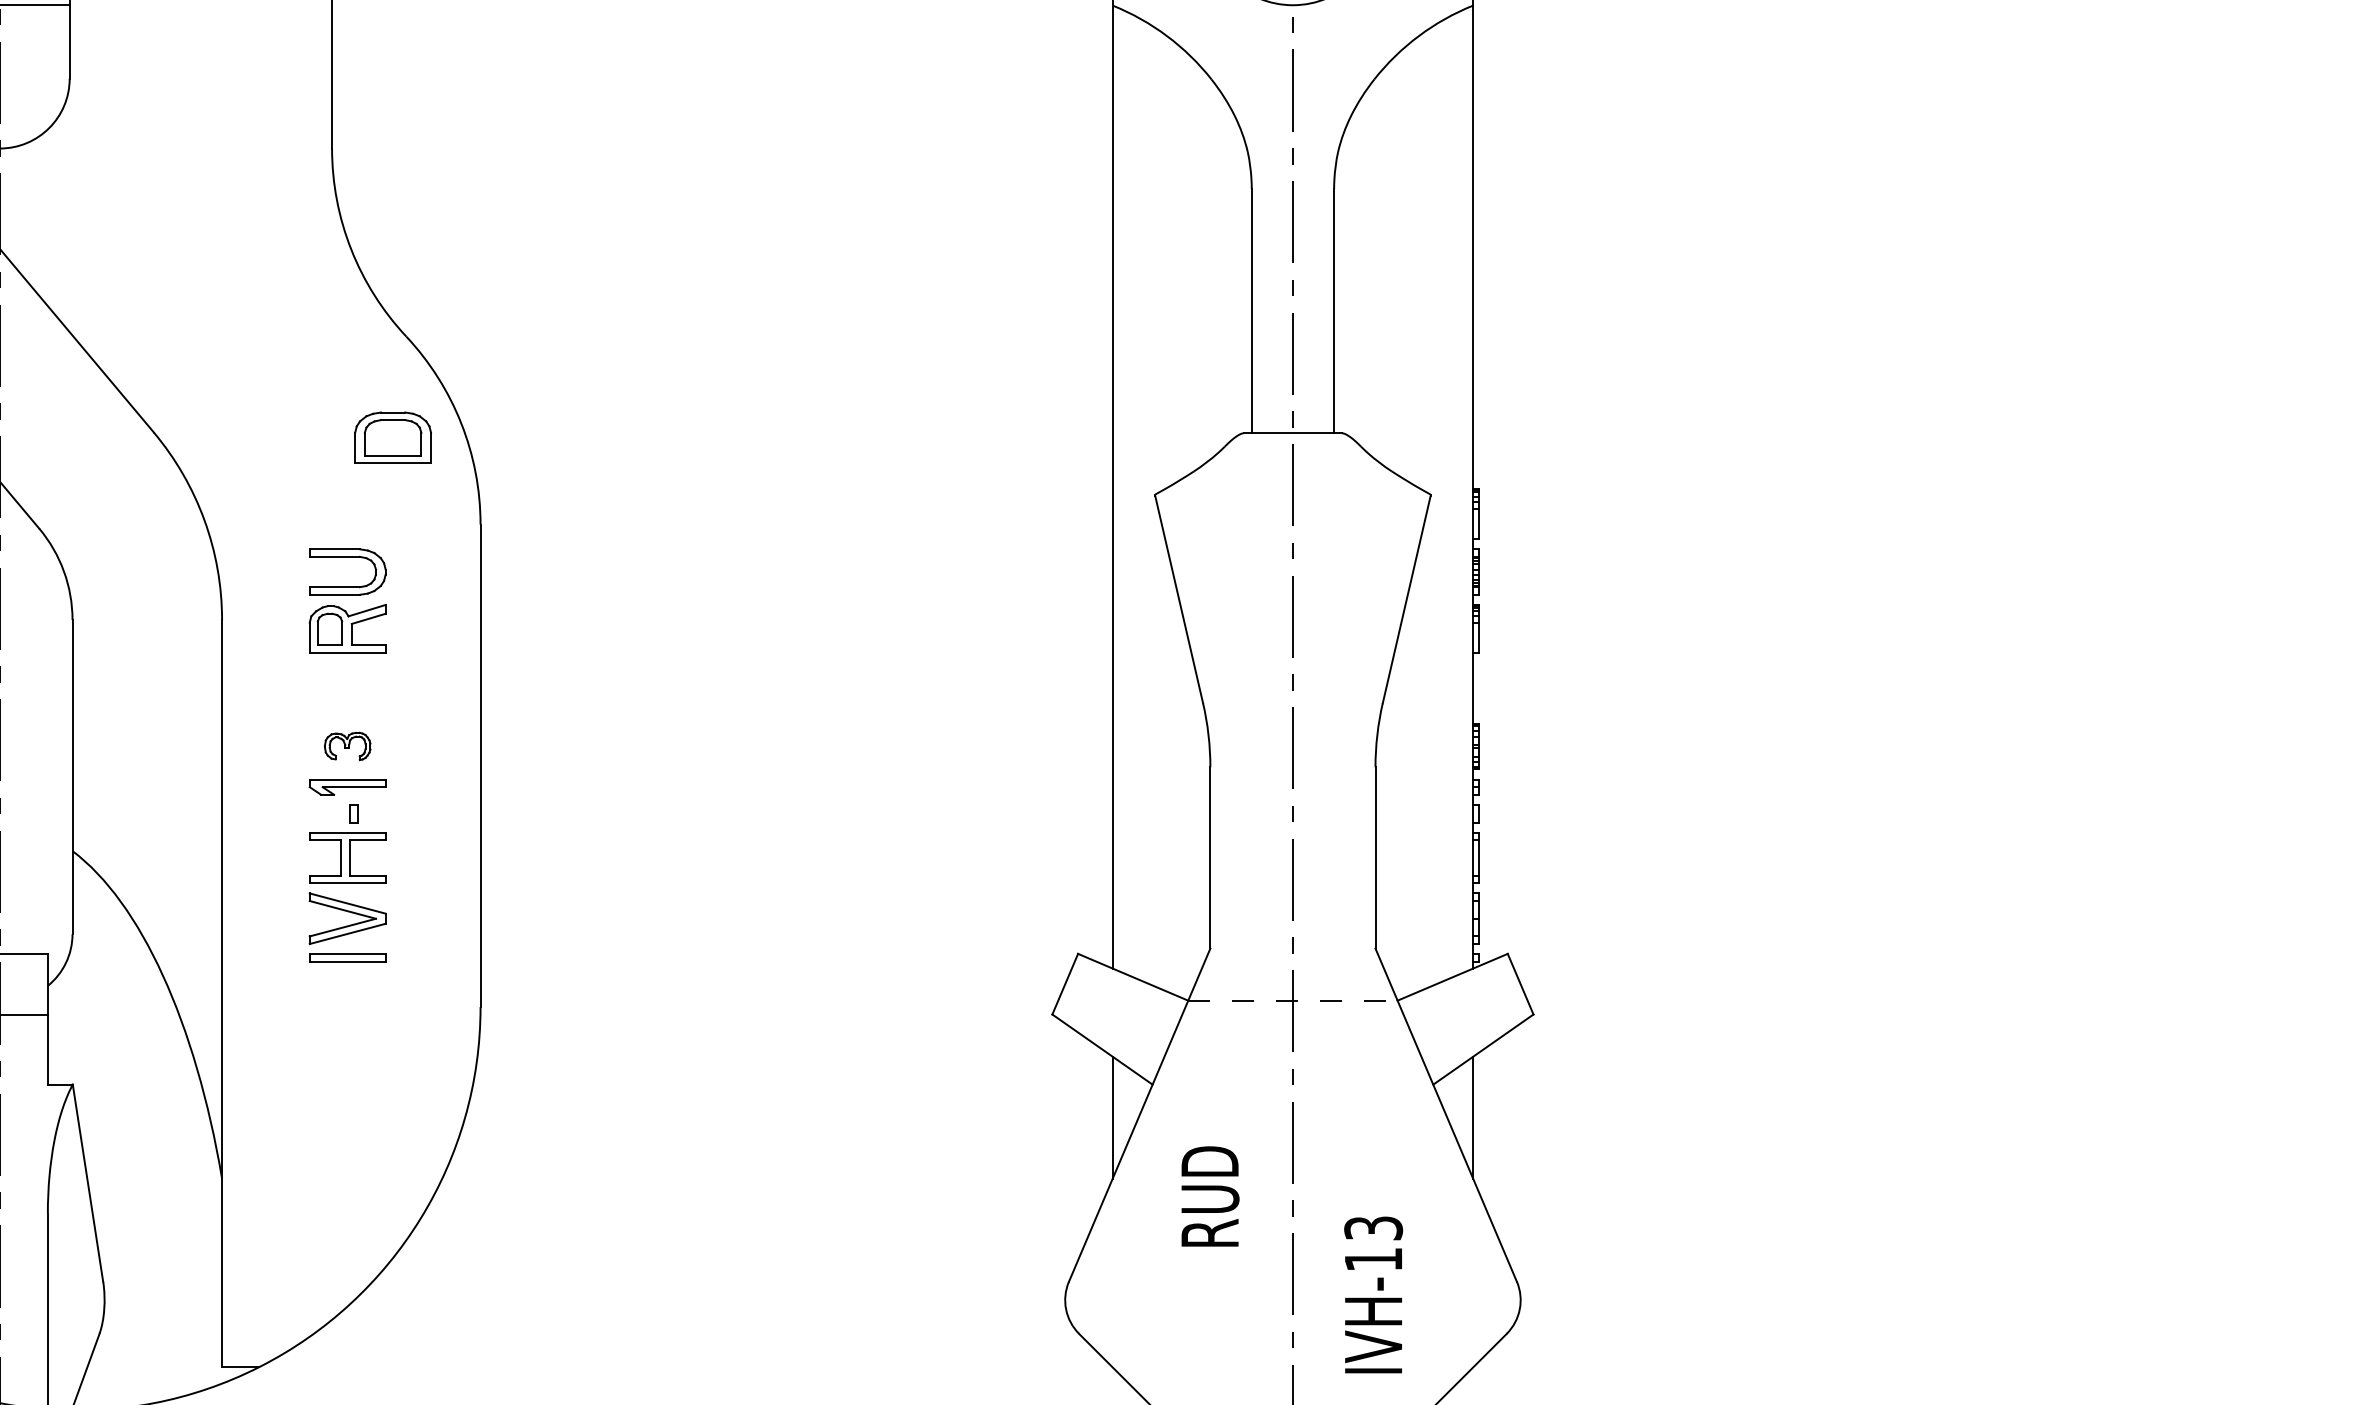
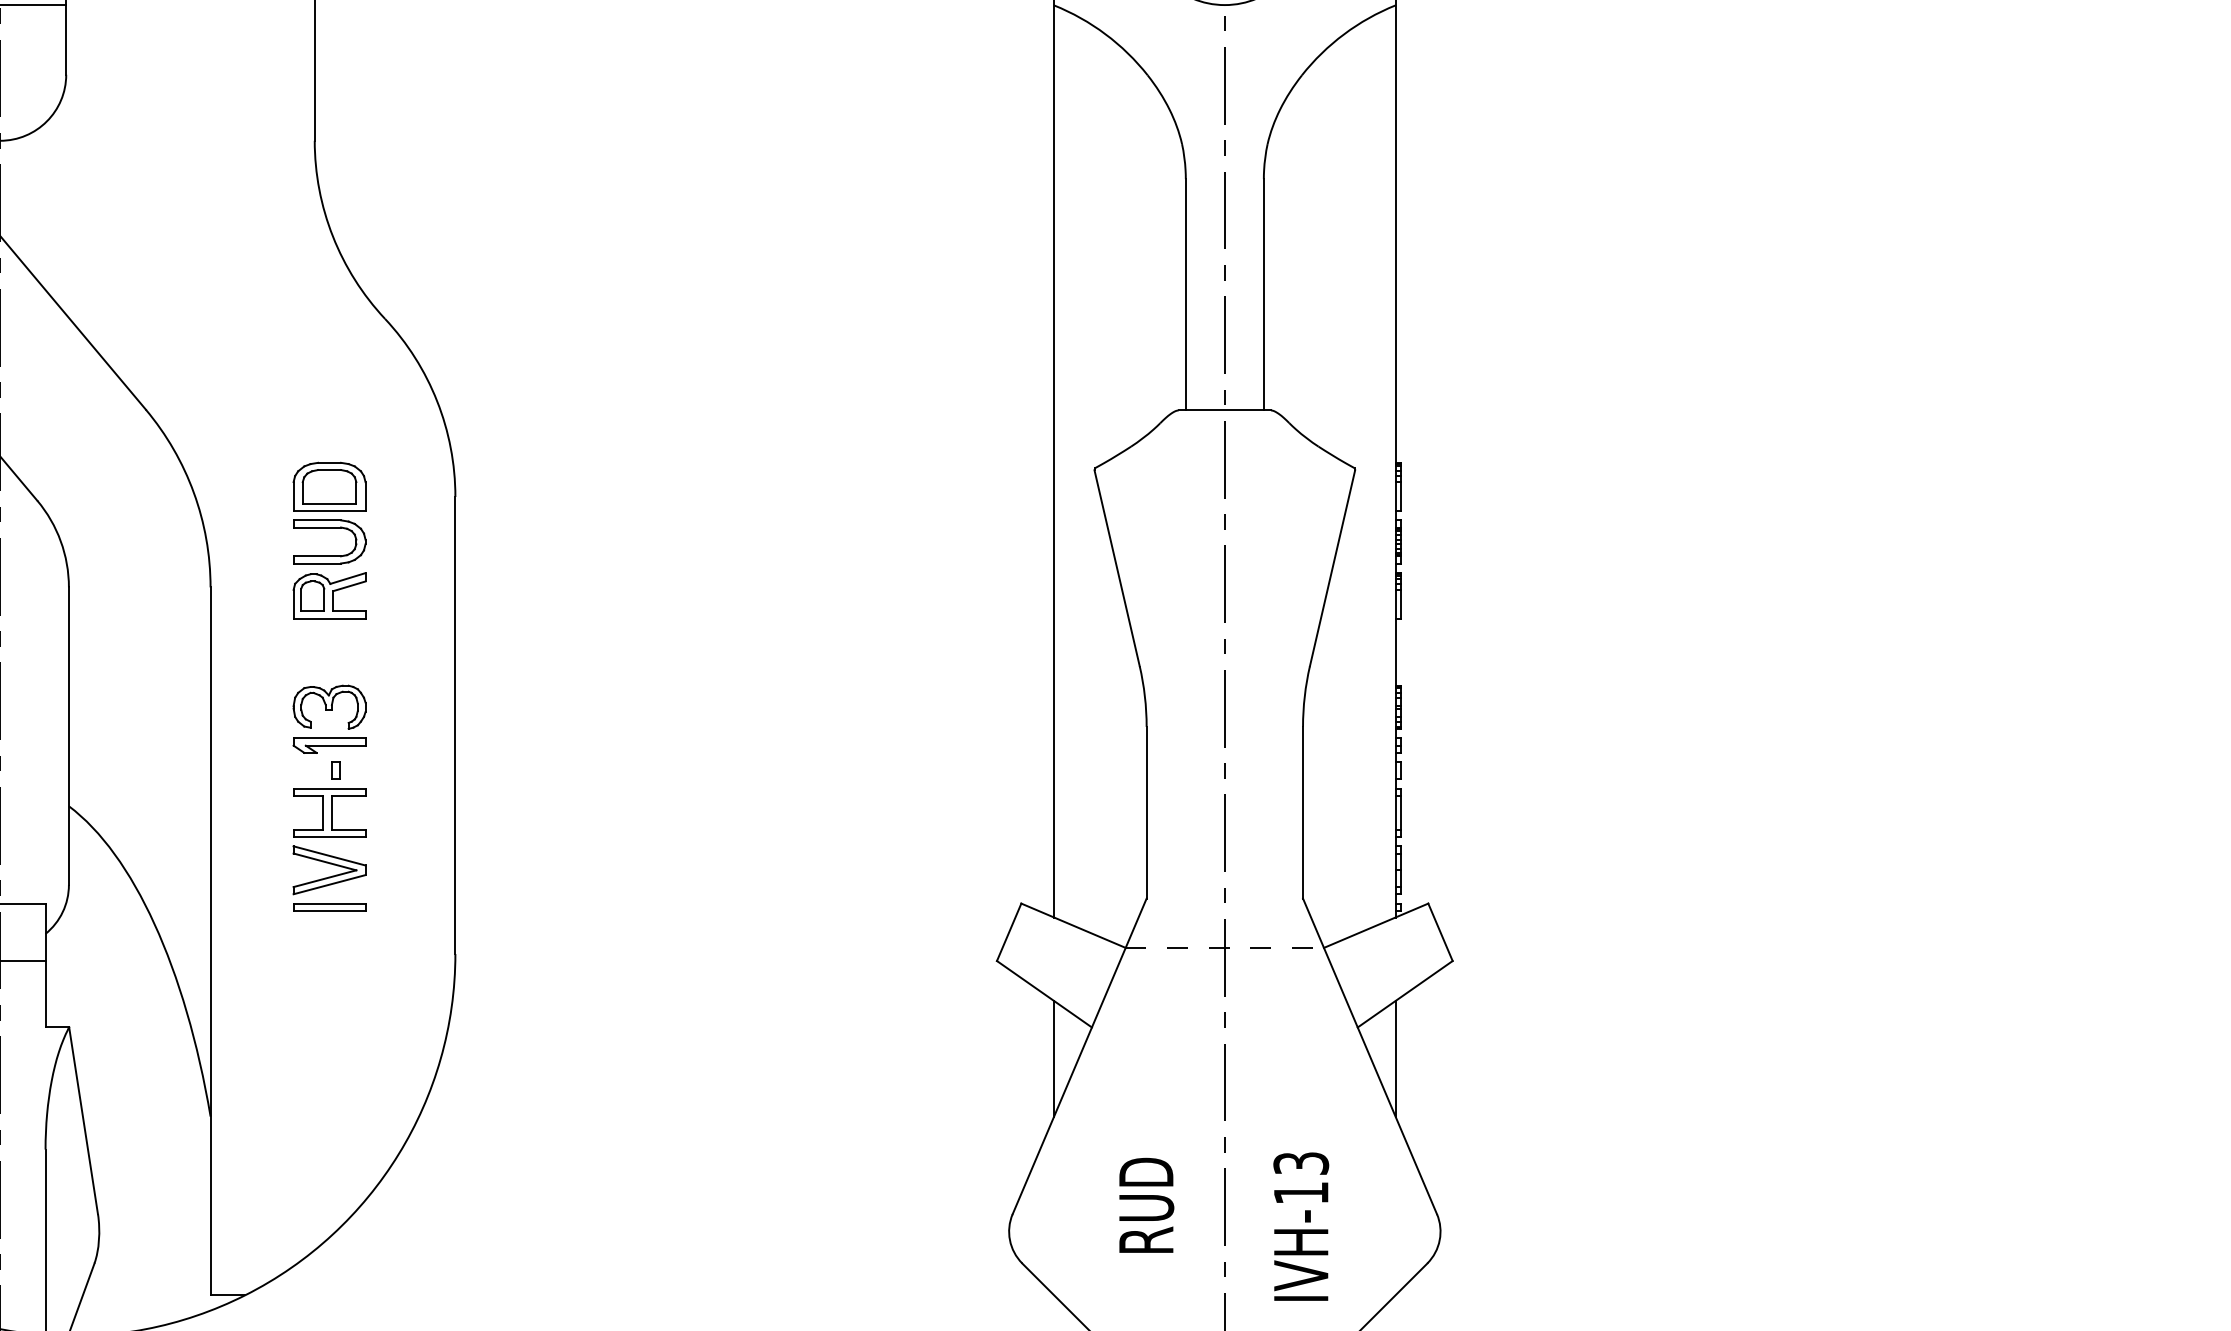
part: (393, 437) -> (329, 486), moved
part: (347, 745) -> (329, 706), size x1.67
text: (1210, 1195) -> (1146, 1204), moved

